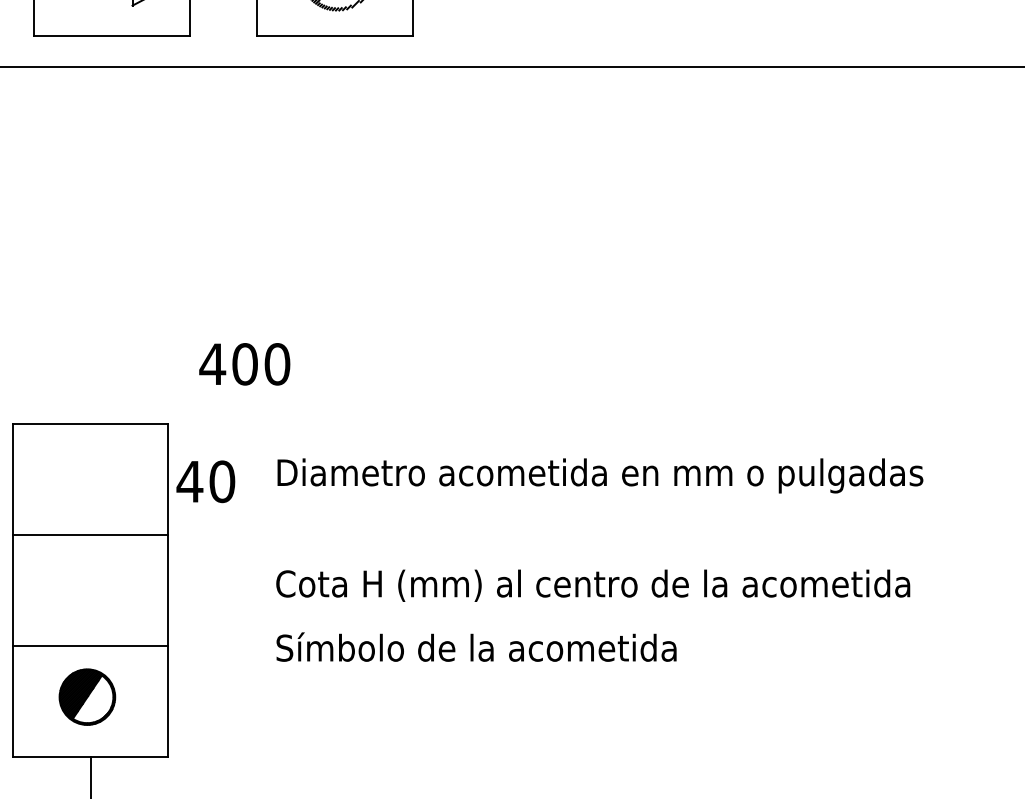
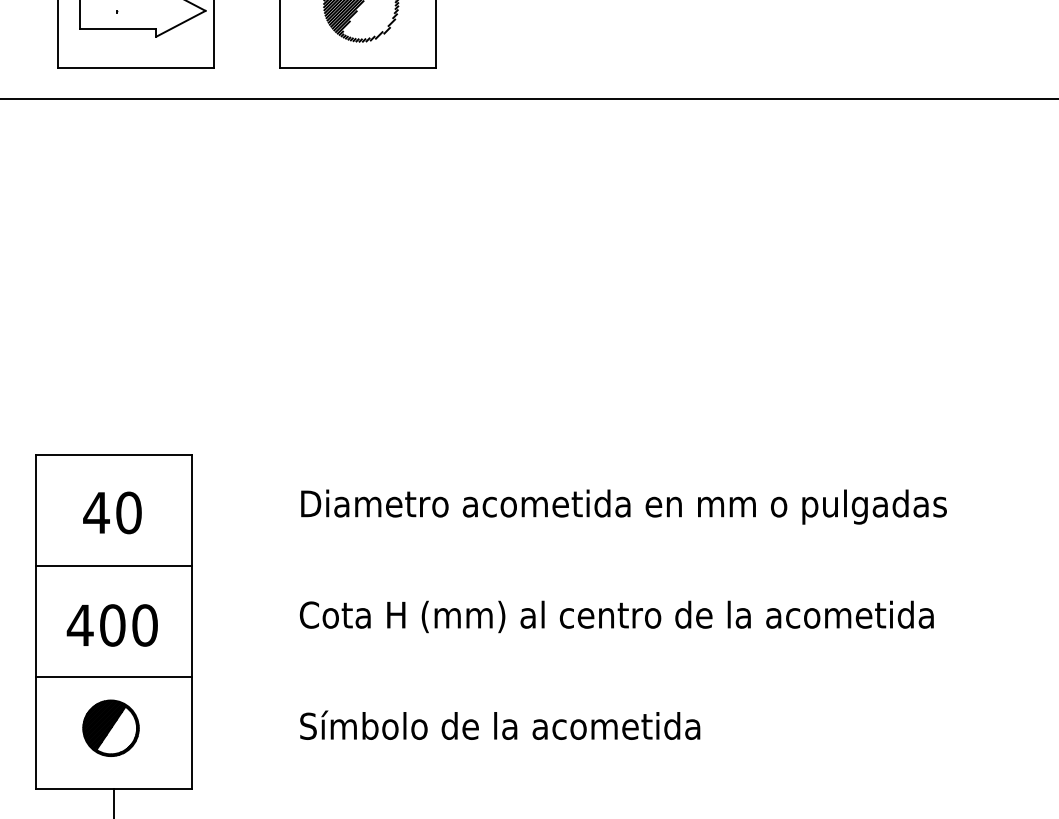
text: (243, 364) -> (111, 625), moved
text: (205, 481) -> (112, 512), moved
text: (476, 646) -> (500, 724), moved

